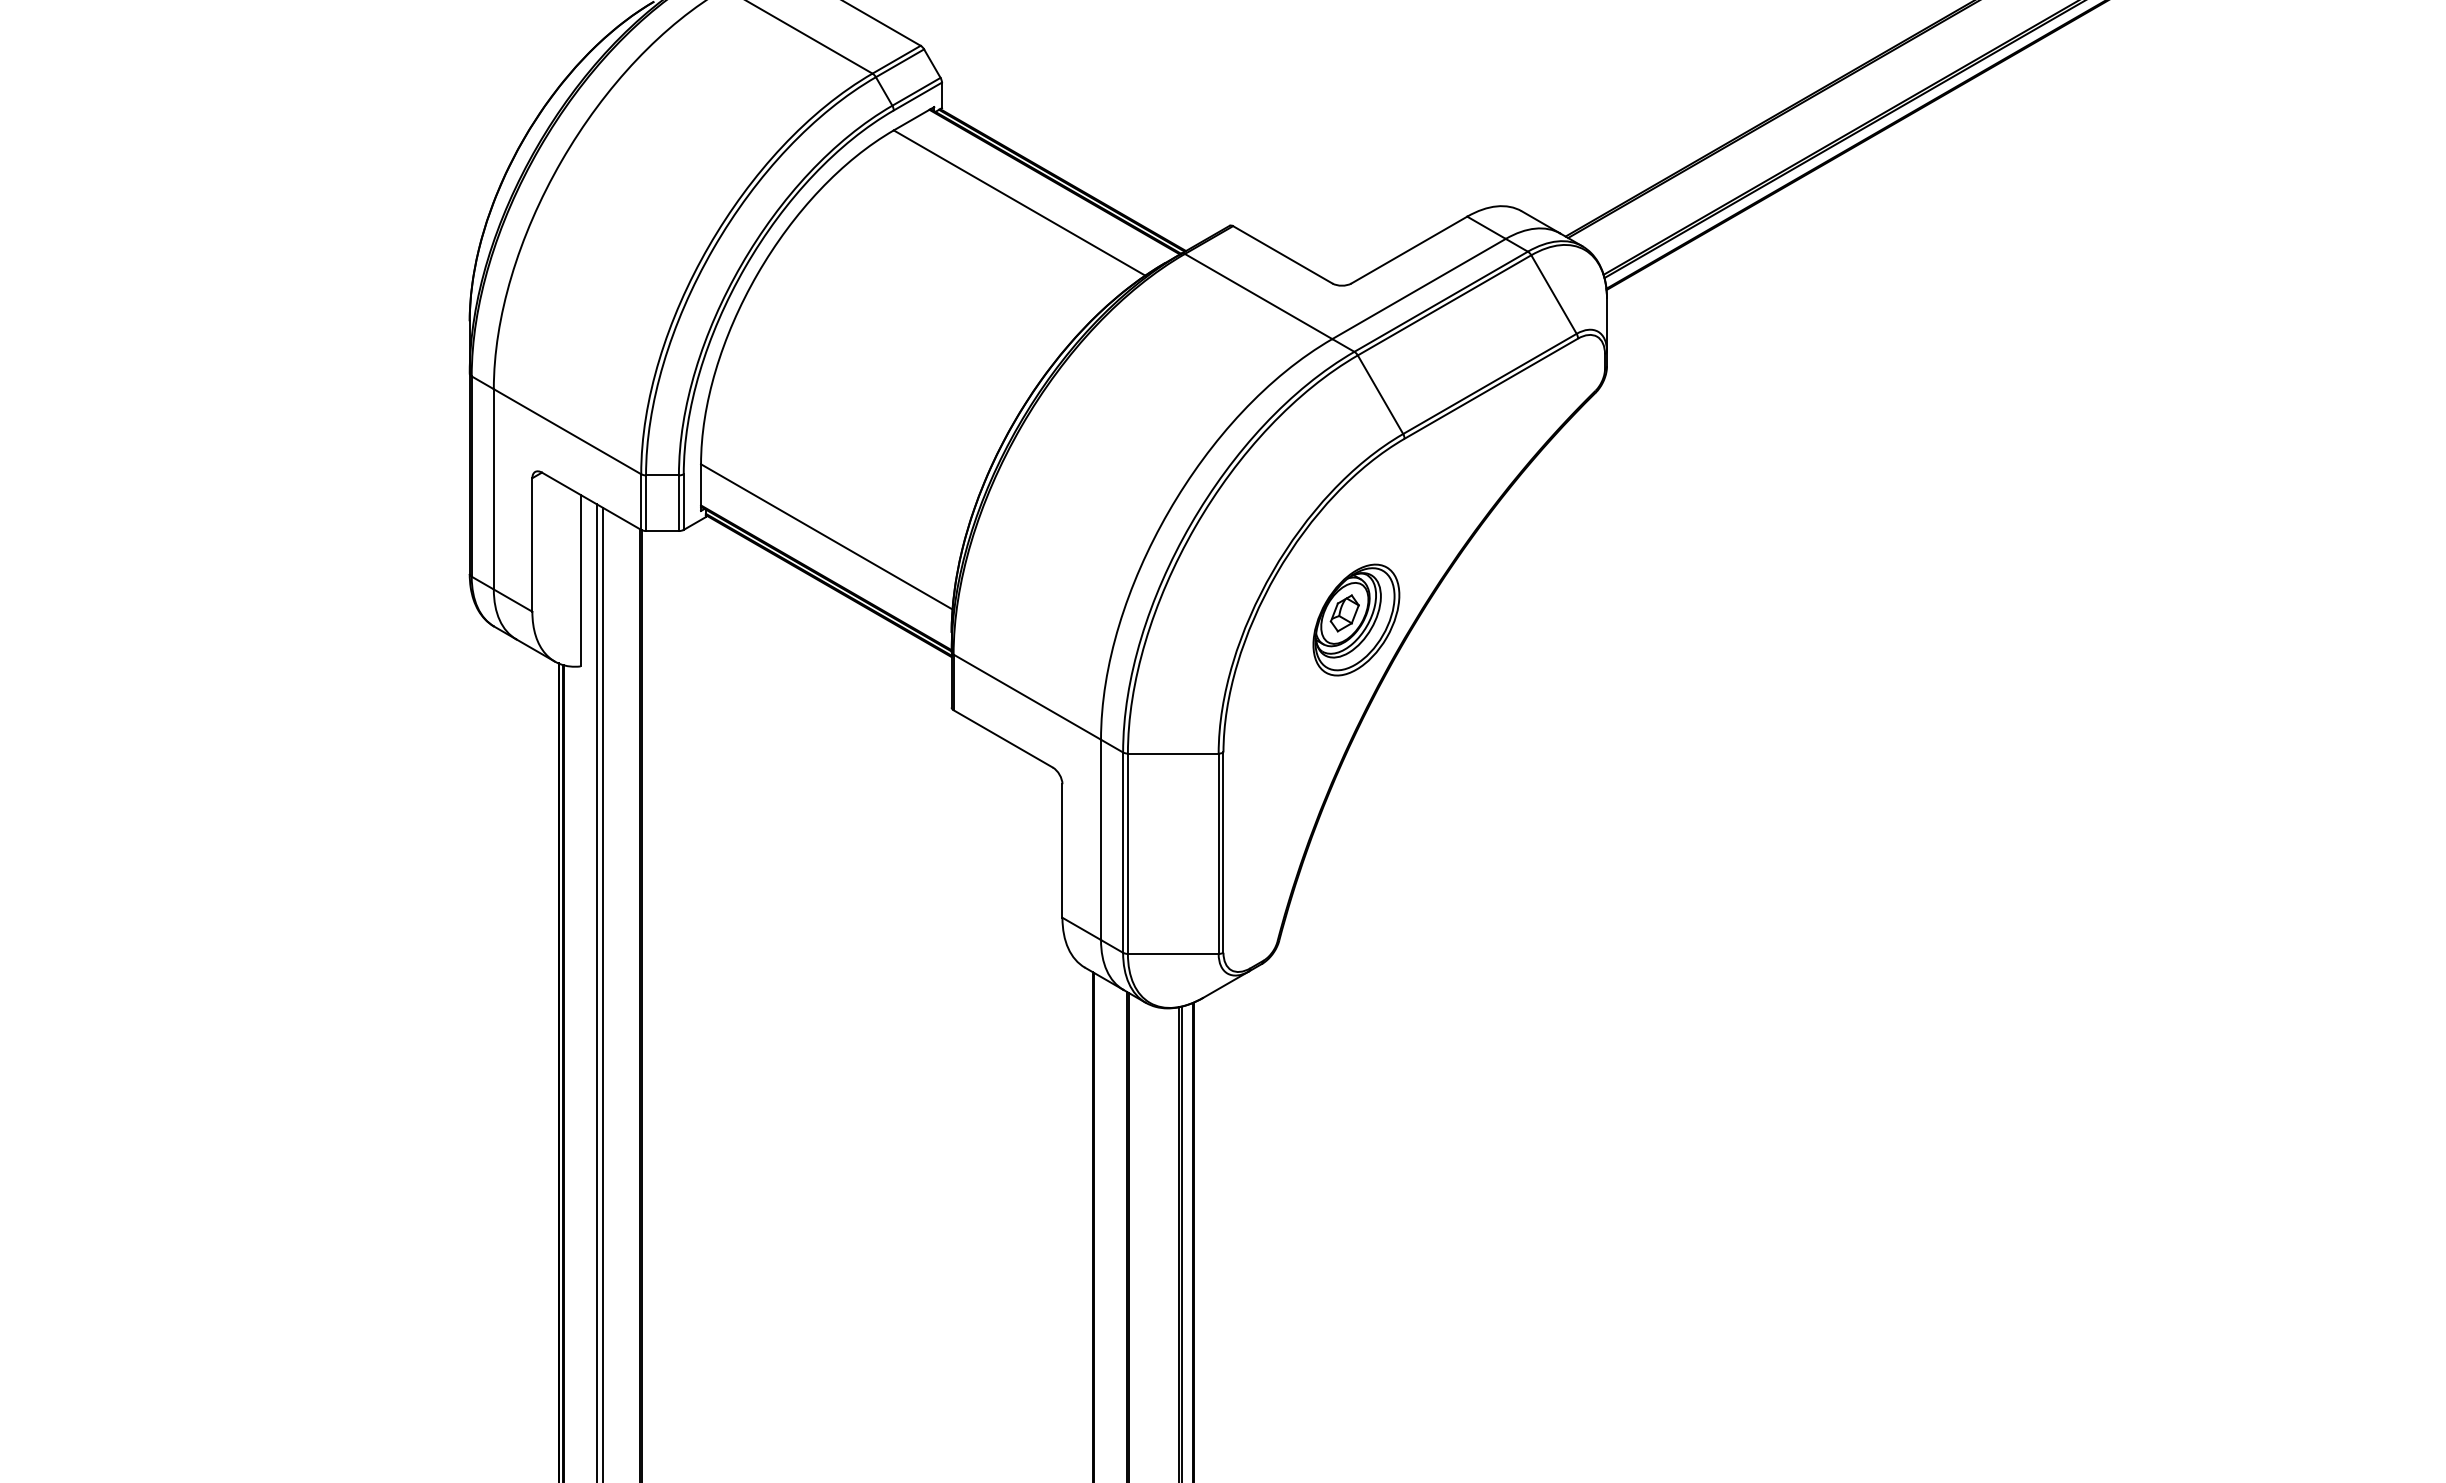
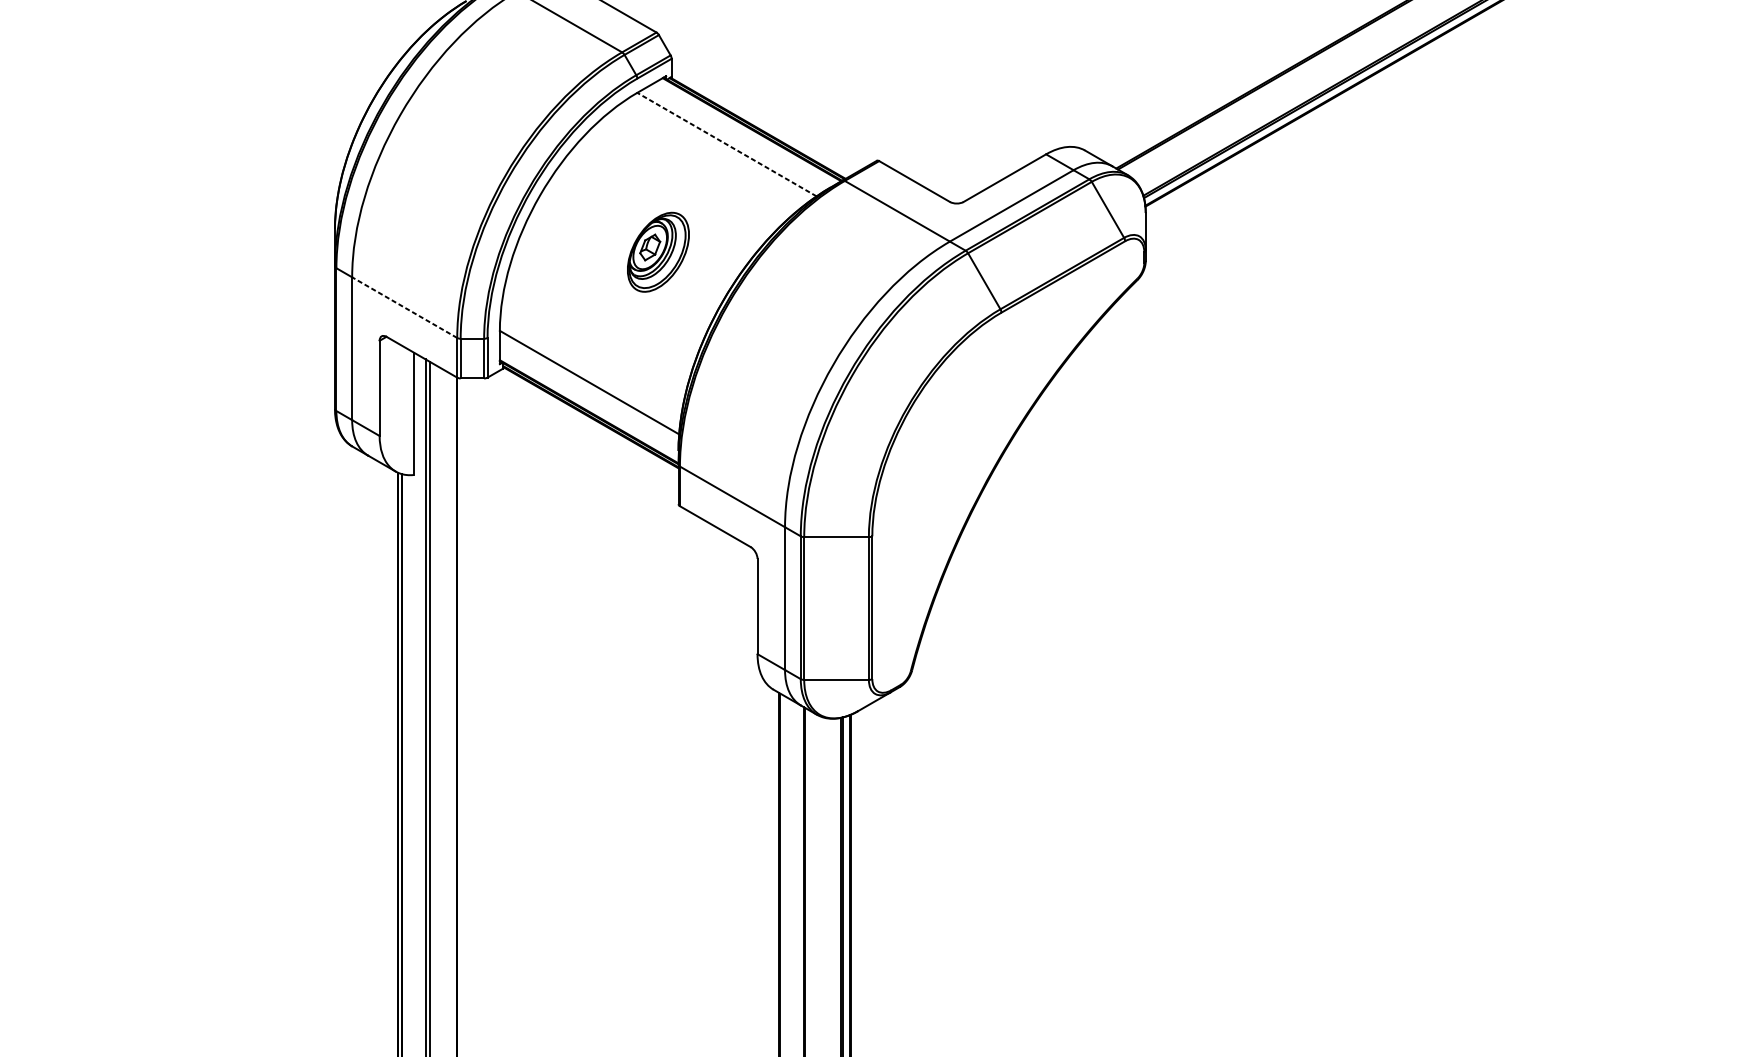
line: (1019, 202) -> (726, 144), solid -> dashed
line: (567, 431) -> (404, 307), solid -> dashed
part: (1356, 619) -> (658, 251), moved

